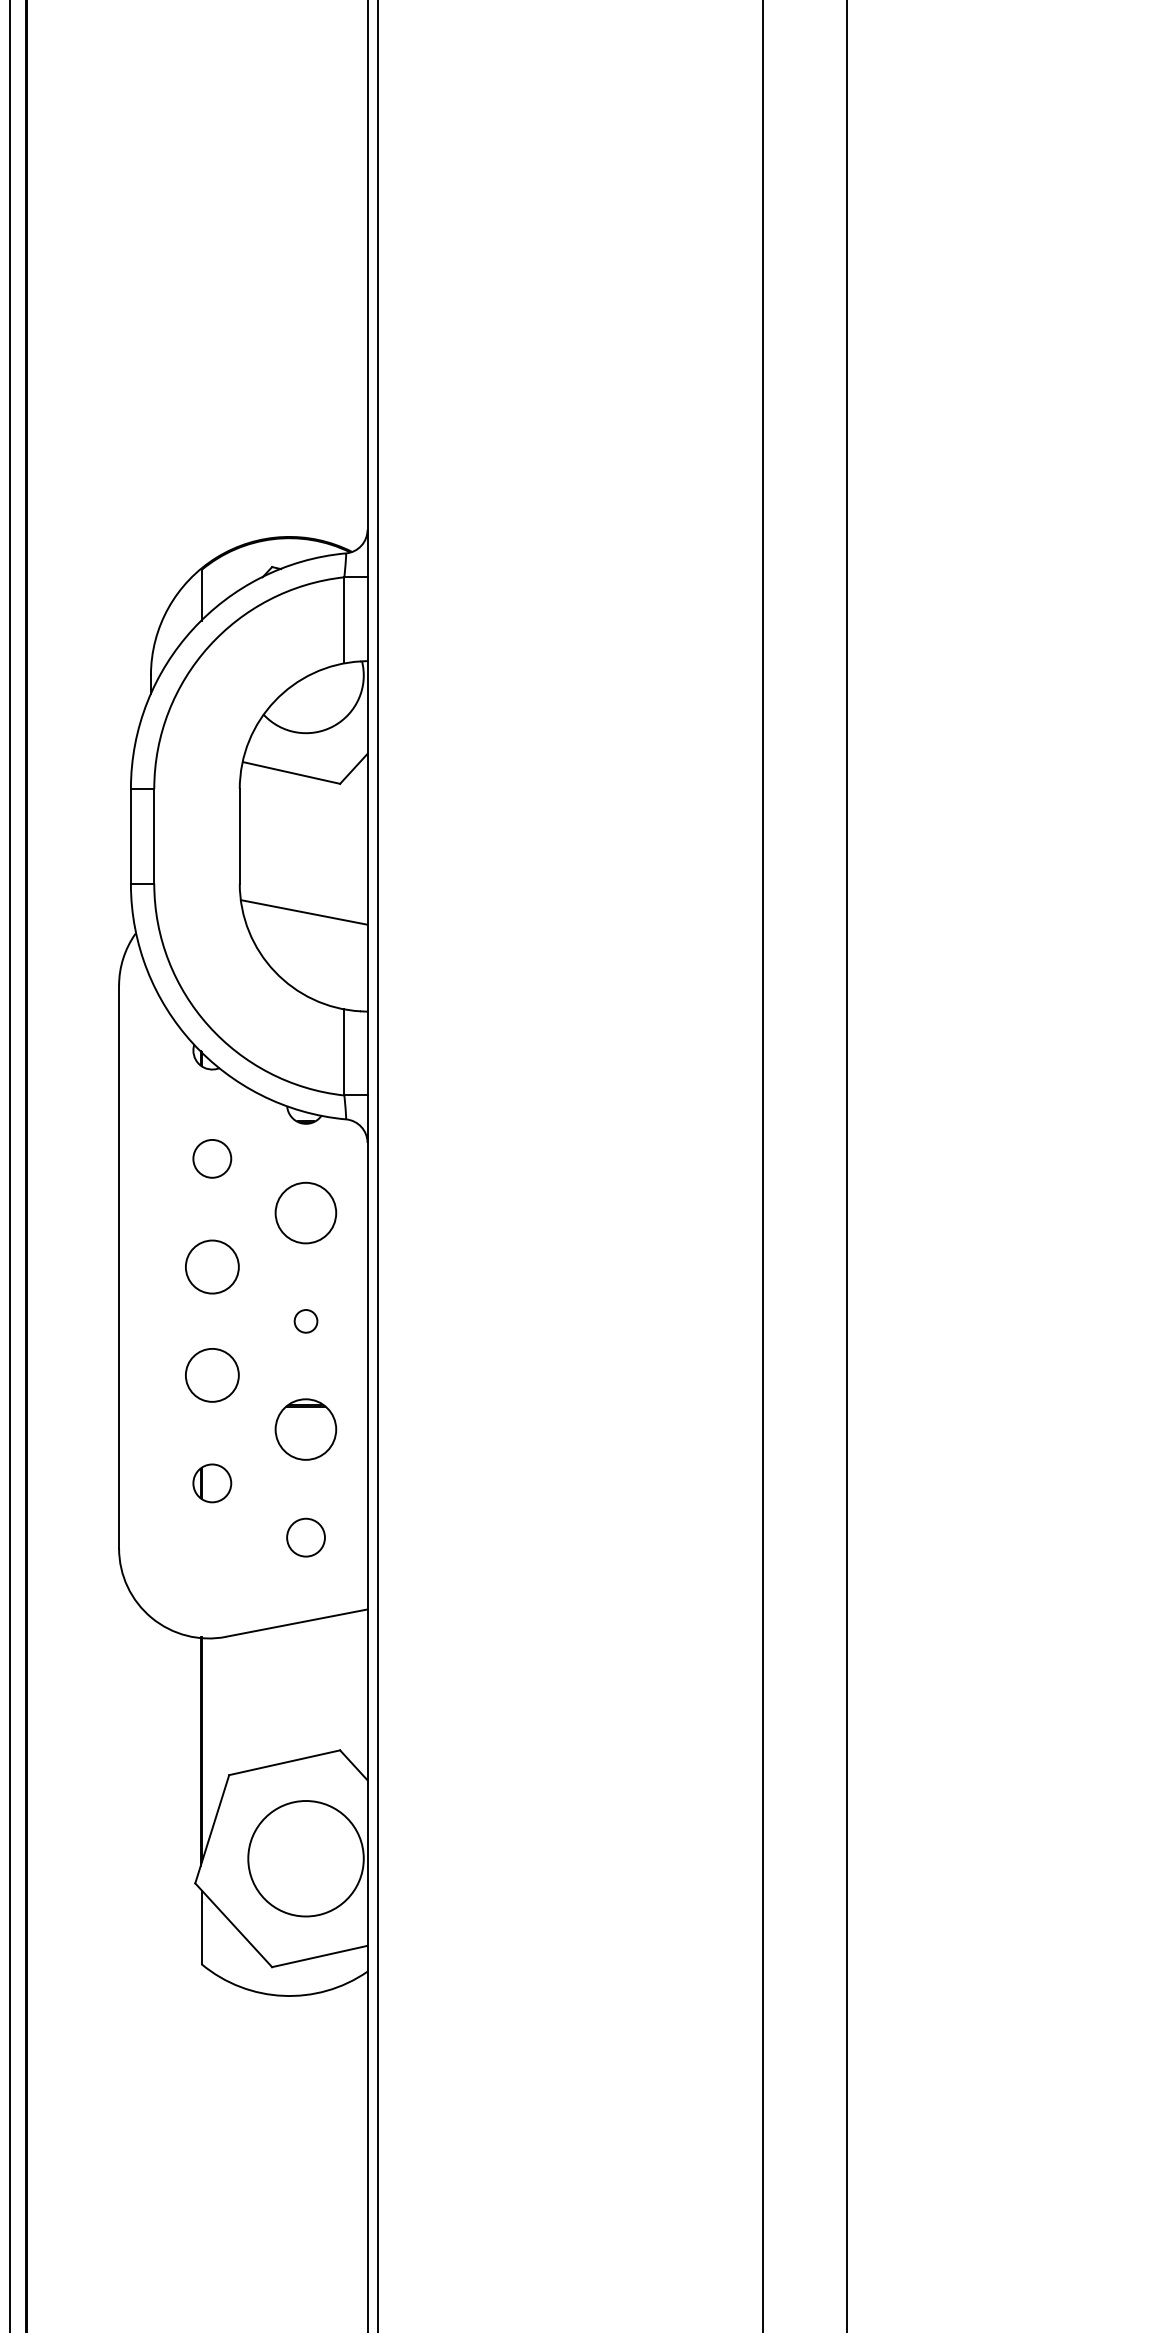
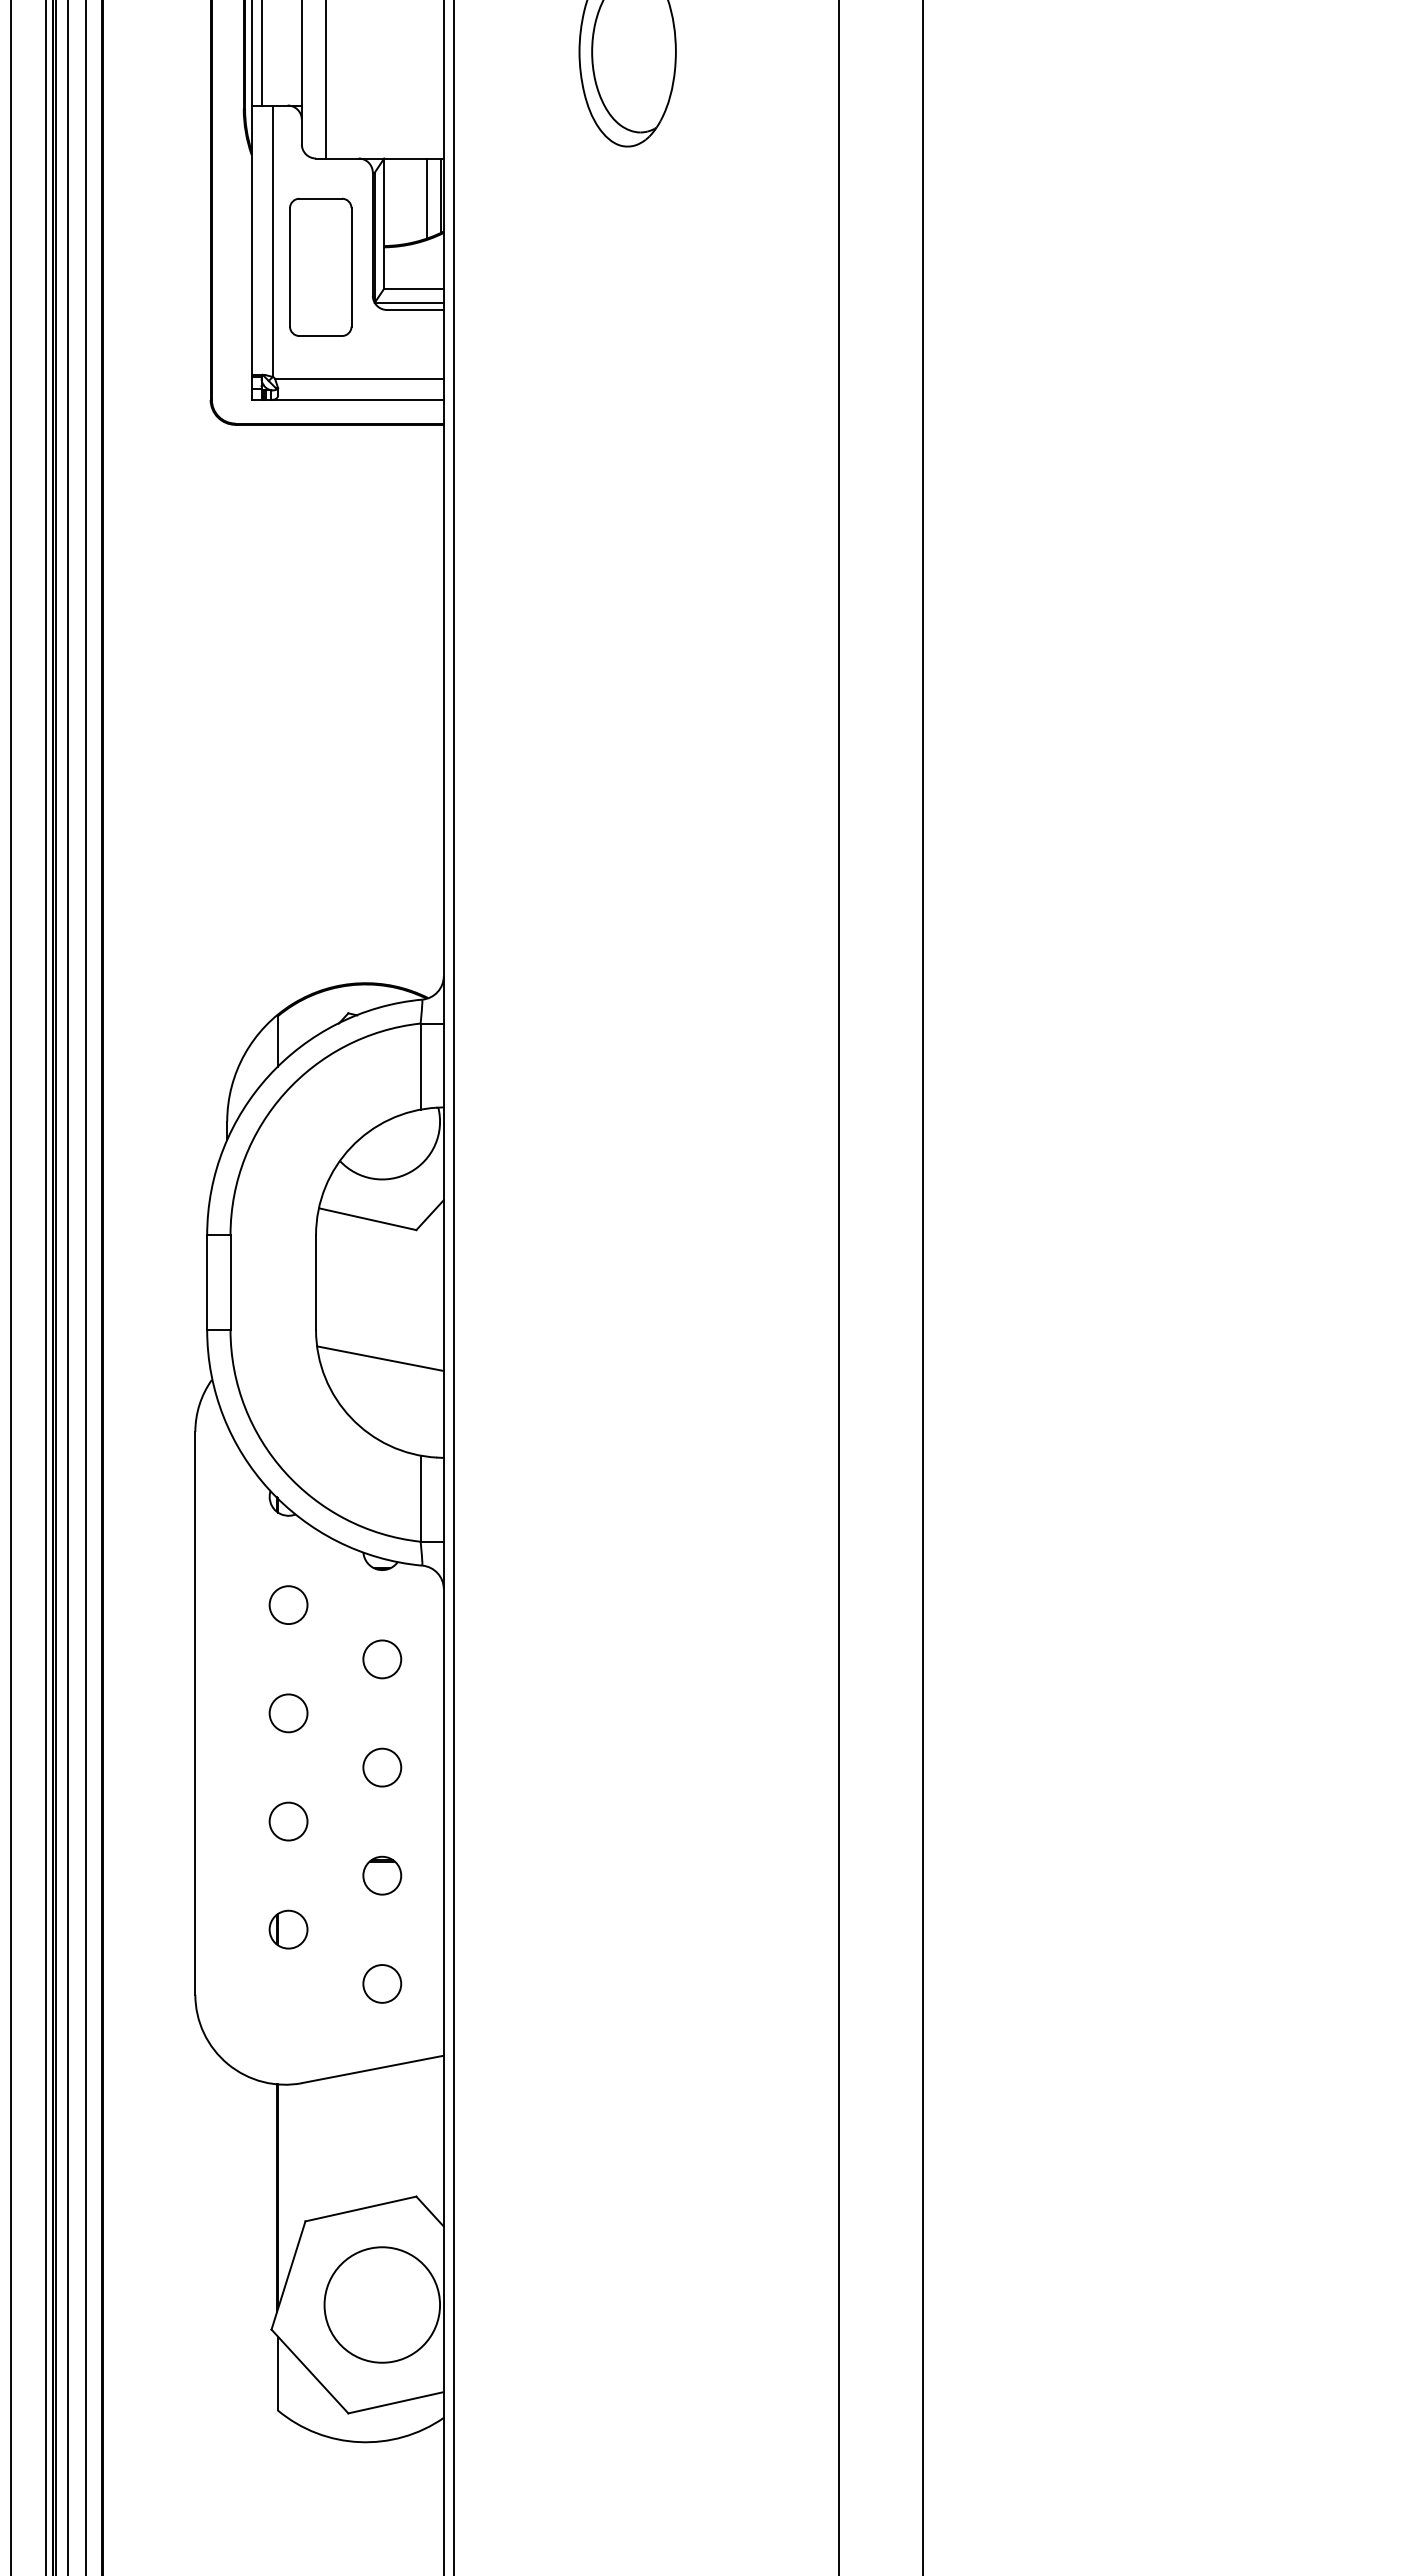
circle: (306, 1213) -> (382, 1659), size x0.62
circle: (212, 1267) -> (288, 1713), size x0.71
circle: (306, 1321) -> (382, 1767), size x1.67
circle: (212, 1375) -> (288, 1821), size x0.71
part: (306, 1429) -> (382, 1875), size x0.62

